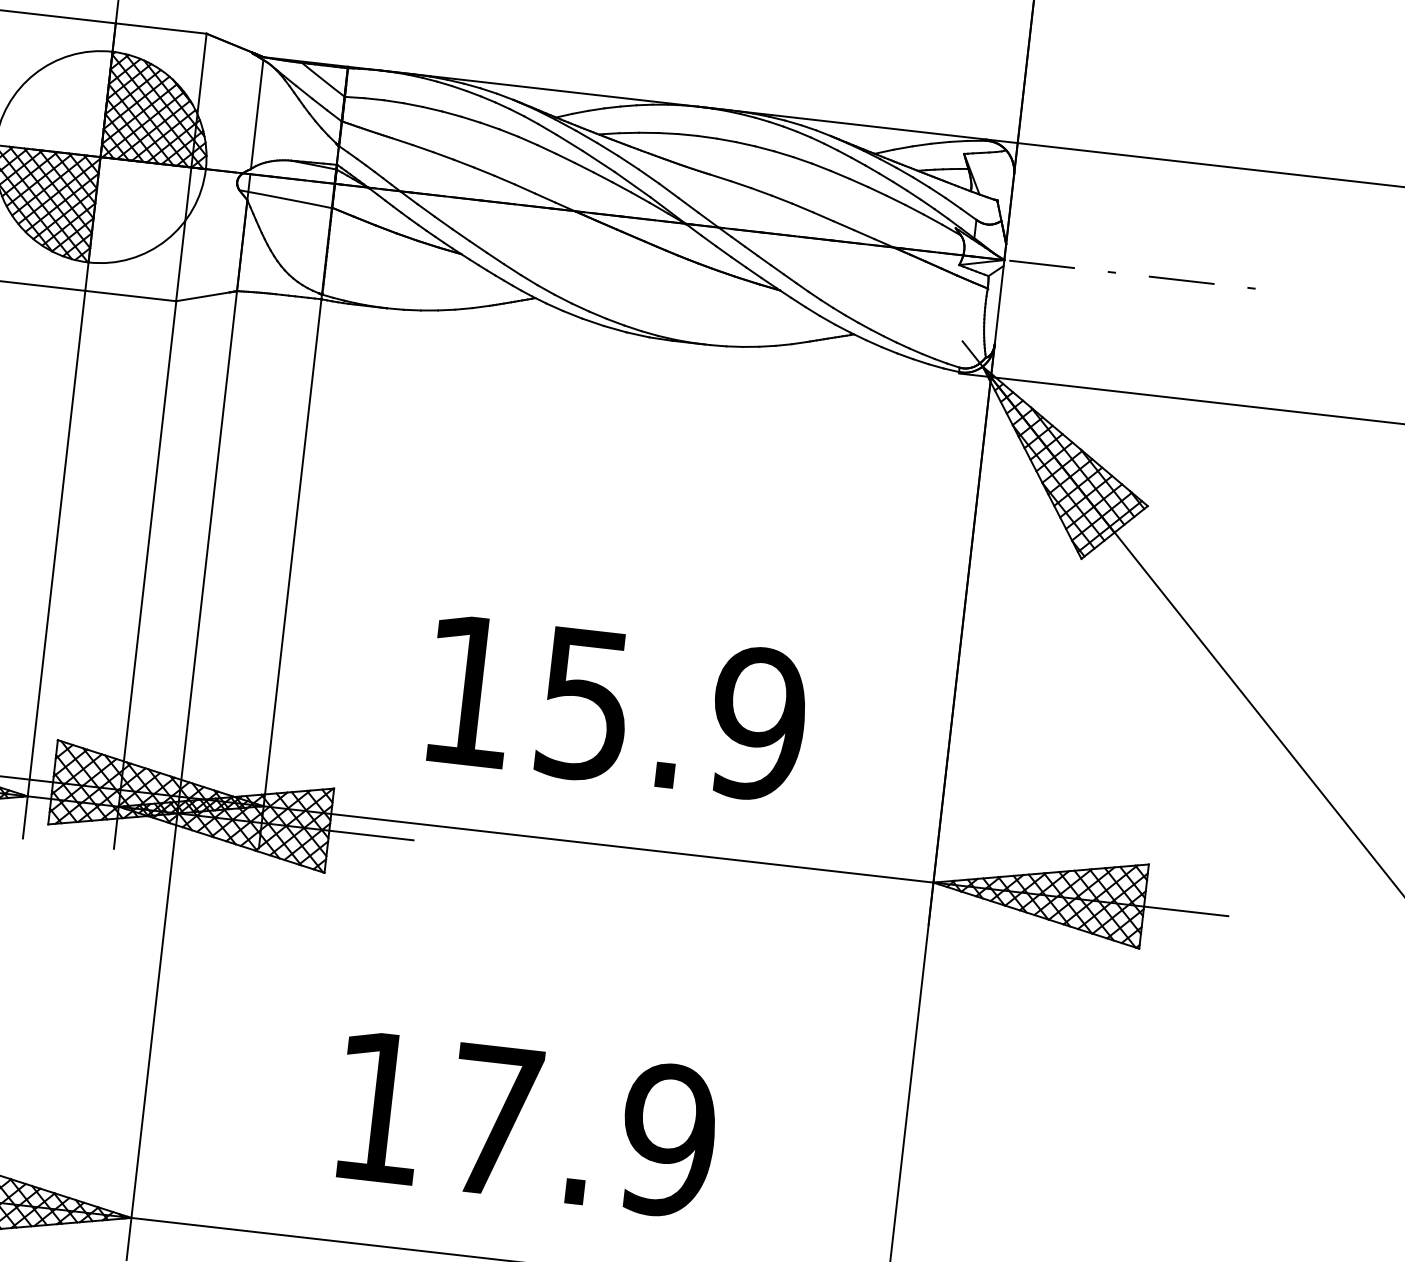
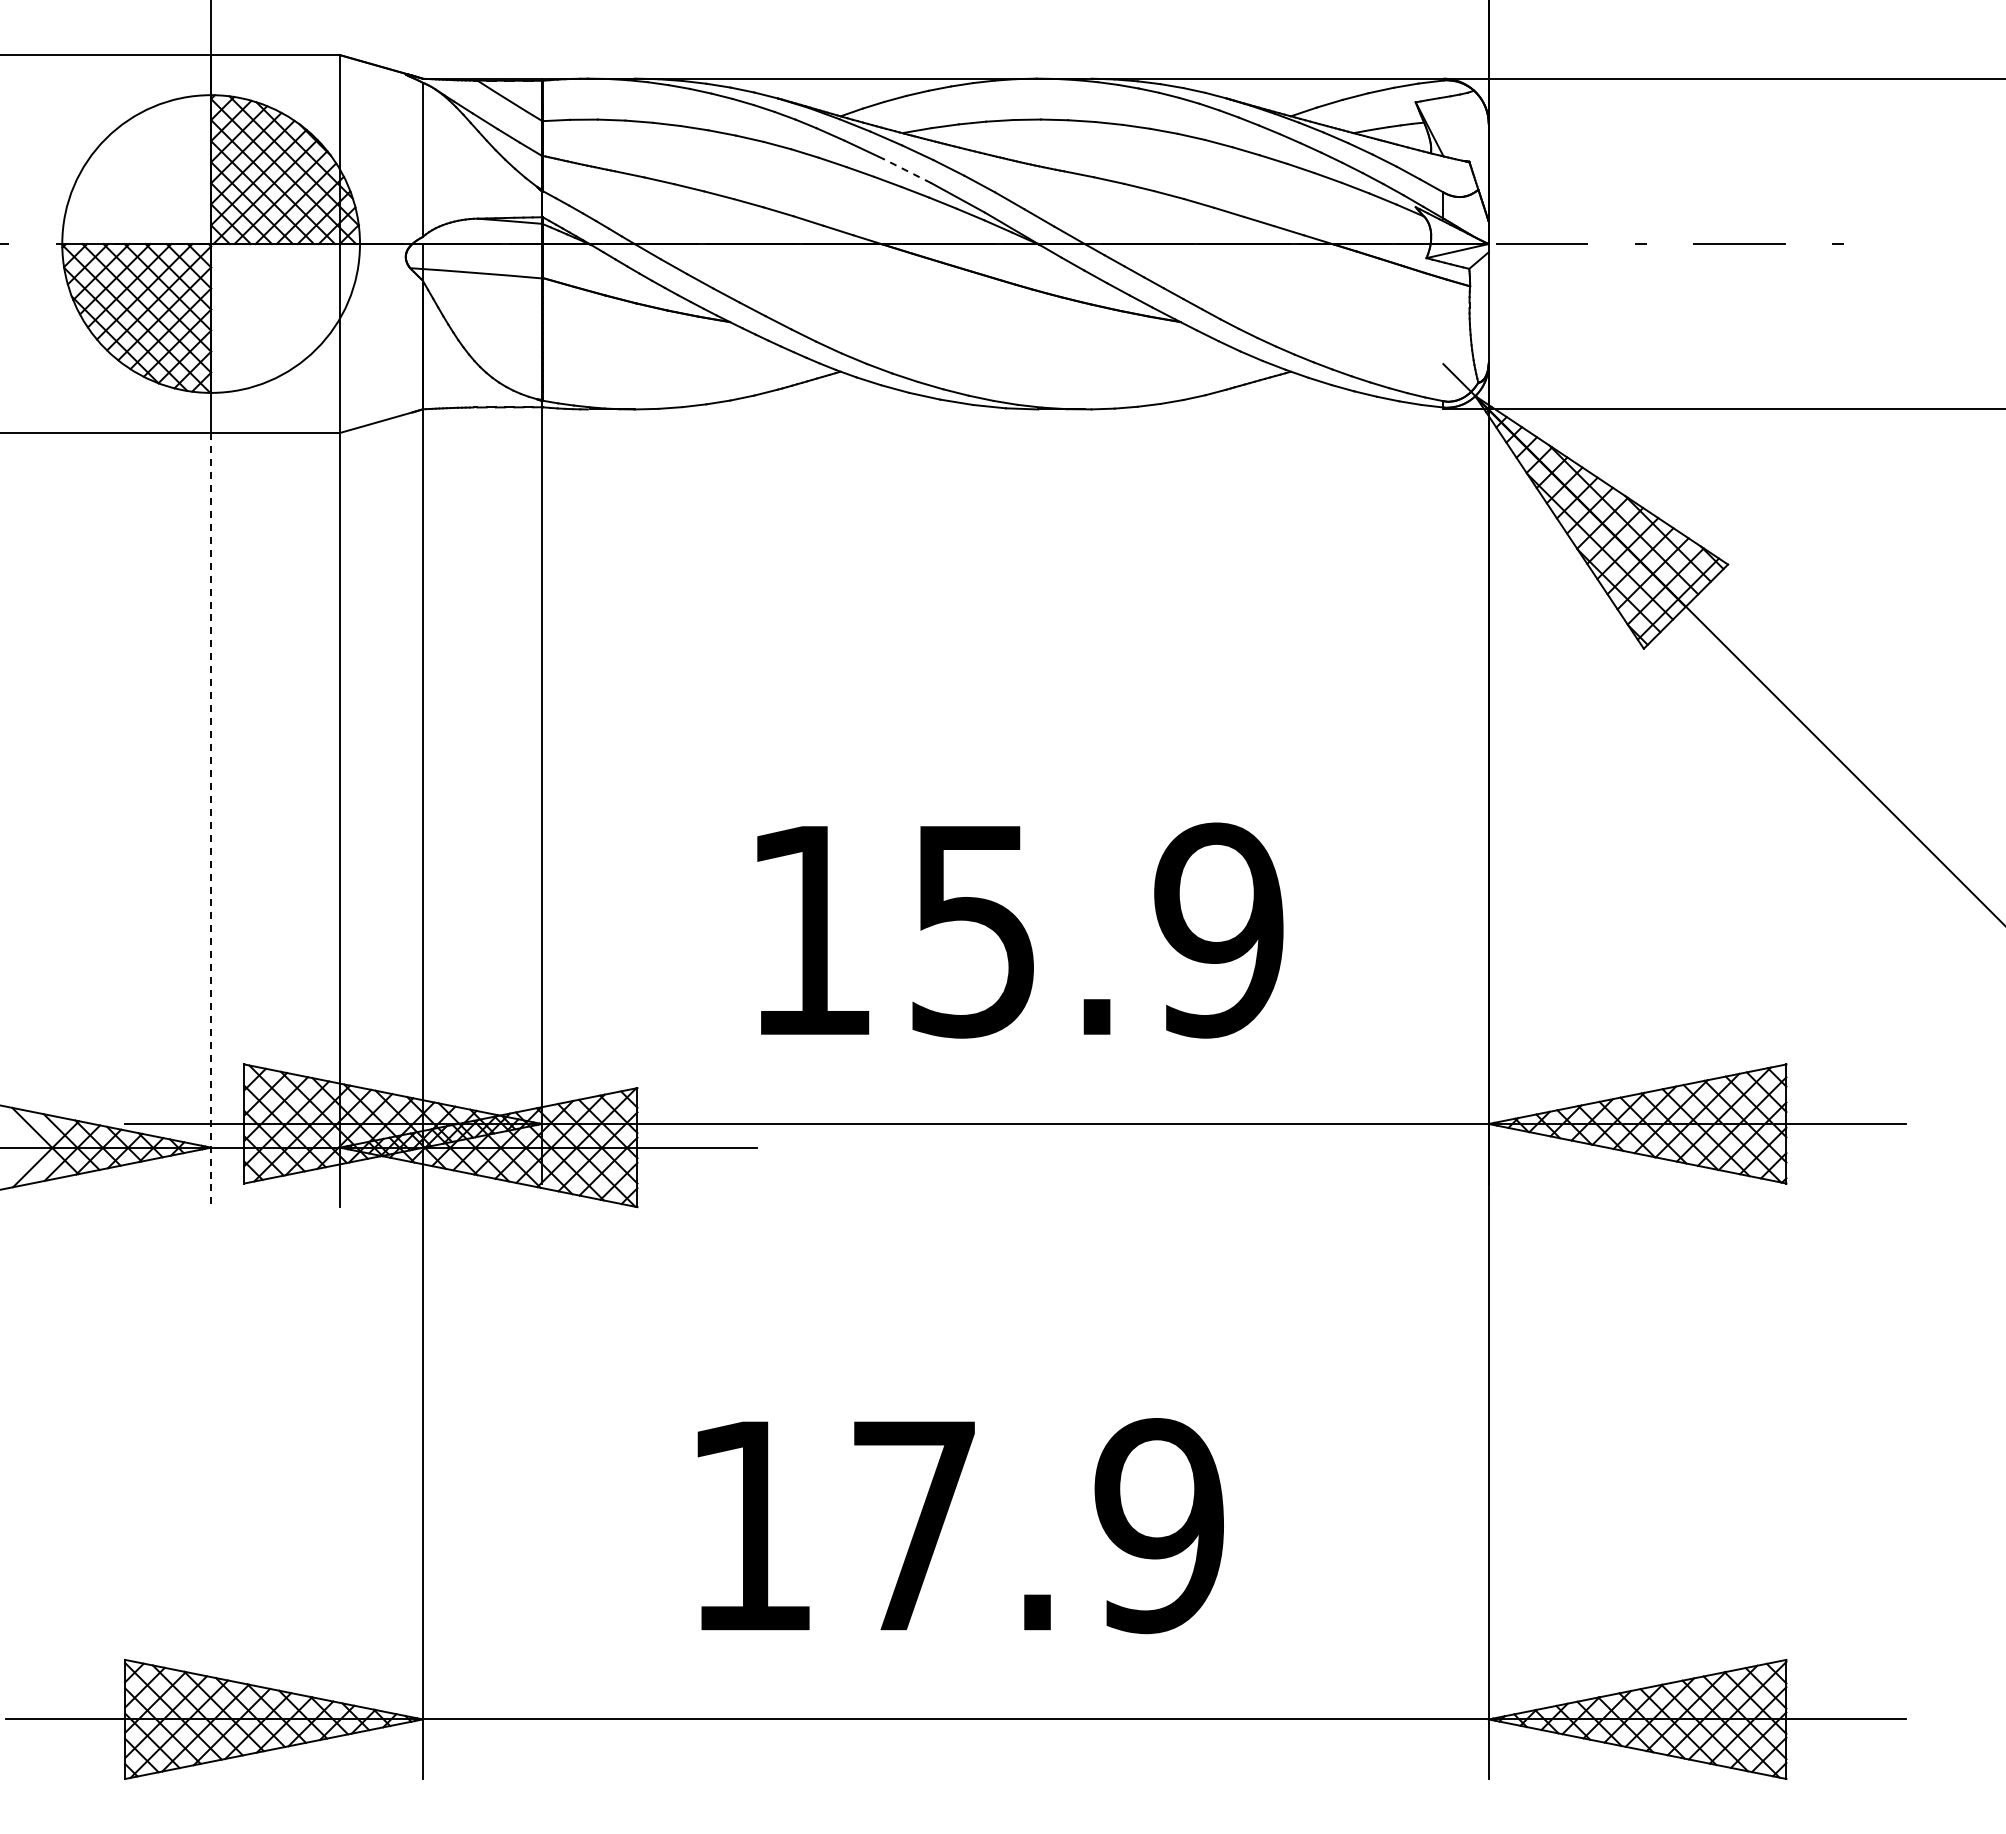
line: (599, 161) -> (907, 170), solid -> dashed
line: (54, 564) -> (211, 820), solid -> dashed

